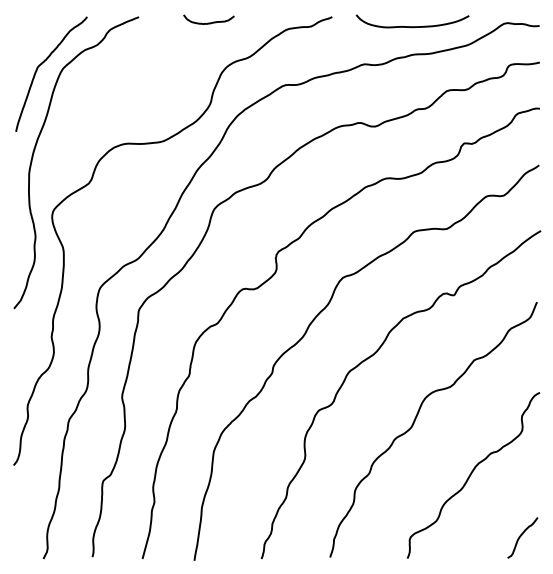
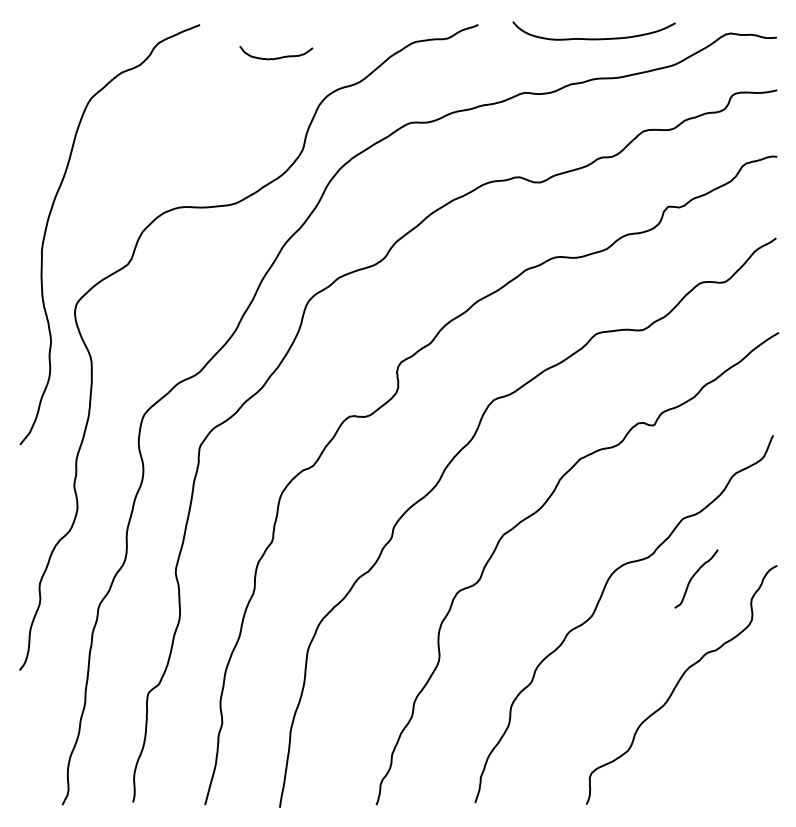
curve: (208, 22) -> (275, 57), moved
curve: (42, 64) -> (61, 93), removed
curve: (521, 536) -> (694, 576), moved

